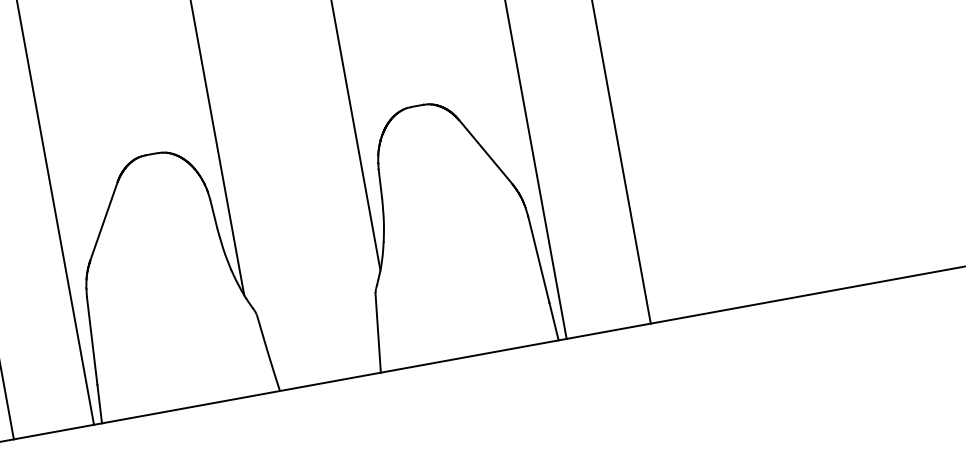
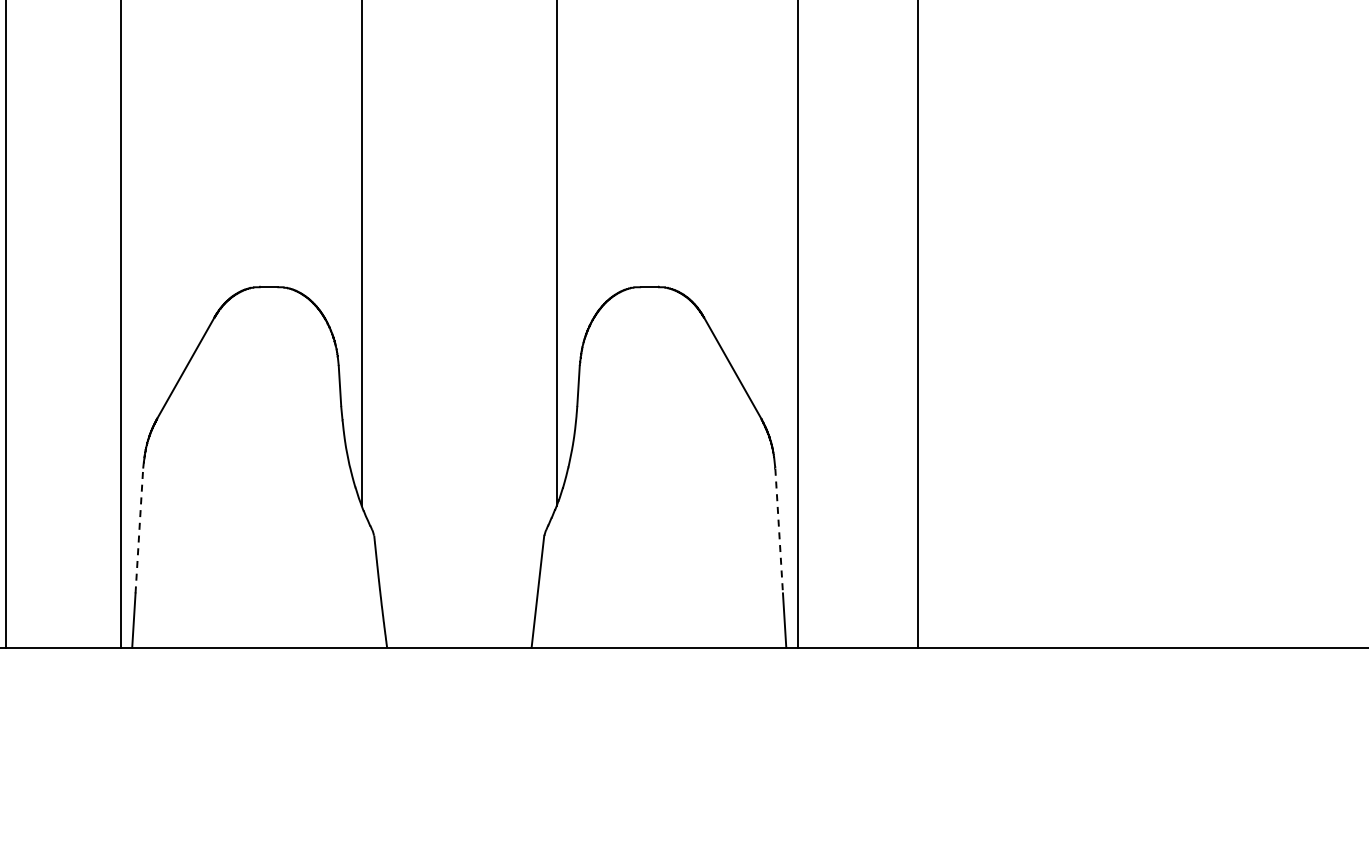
line: (539, 260) -> (779, 531), solid -> dashed
line: (92, 340) -> (139, 530), solid -> dashed

